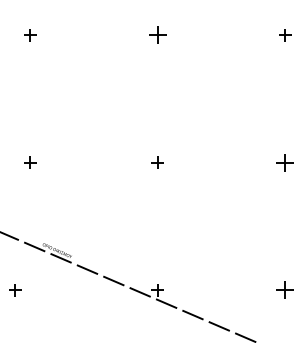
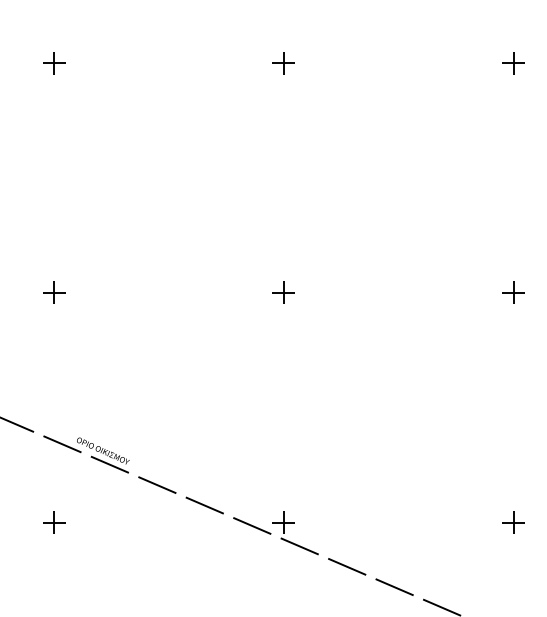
part: (157, 35) -> (283, 63), size x0.71
part: (285, 162) -> (513, 292), size x0.71
part: (15, 290) -> (54, 522), moved
part: (285, 290) -> (513, 522), size x0.71

